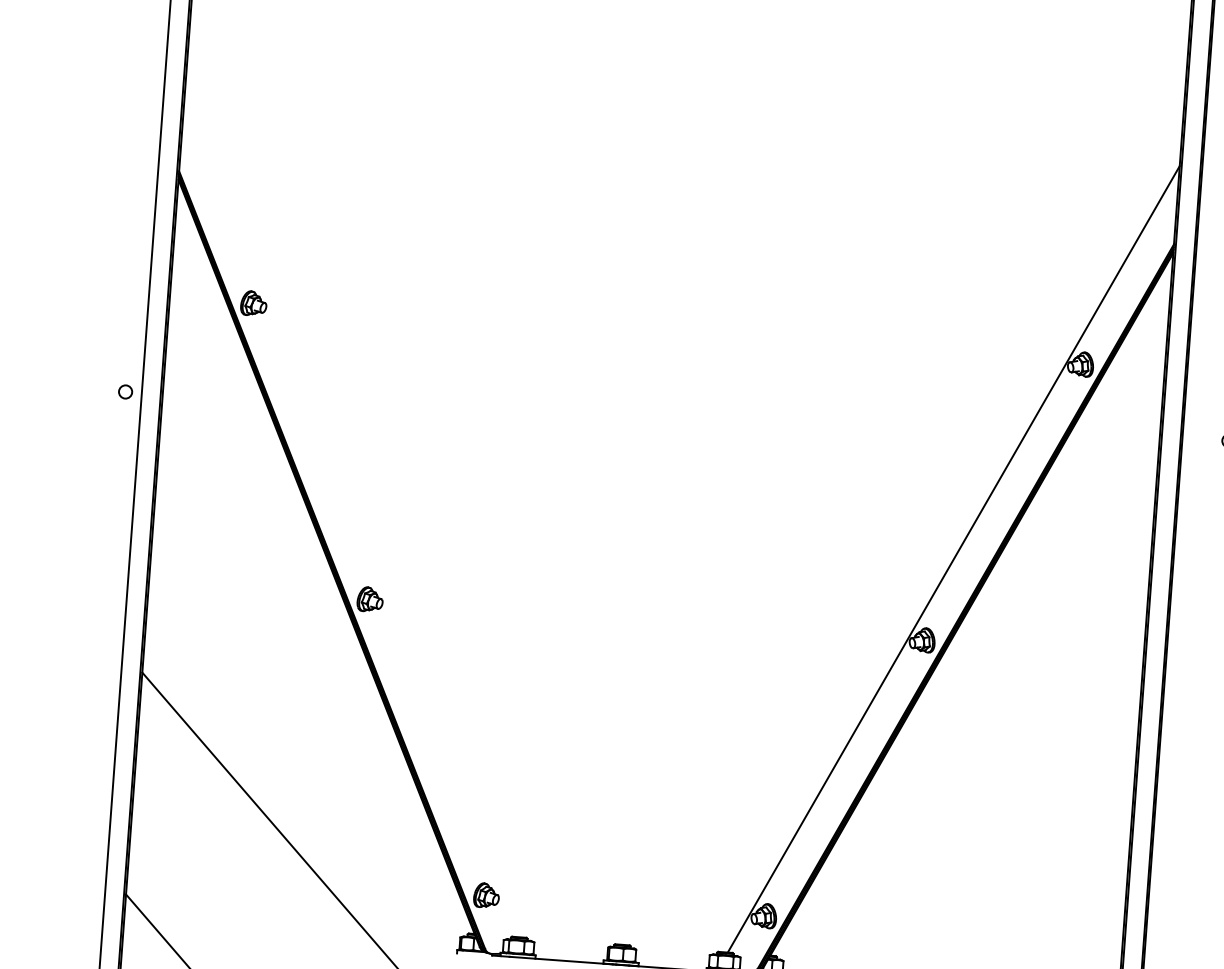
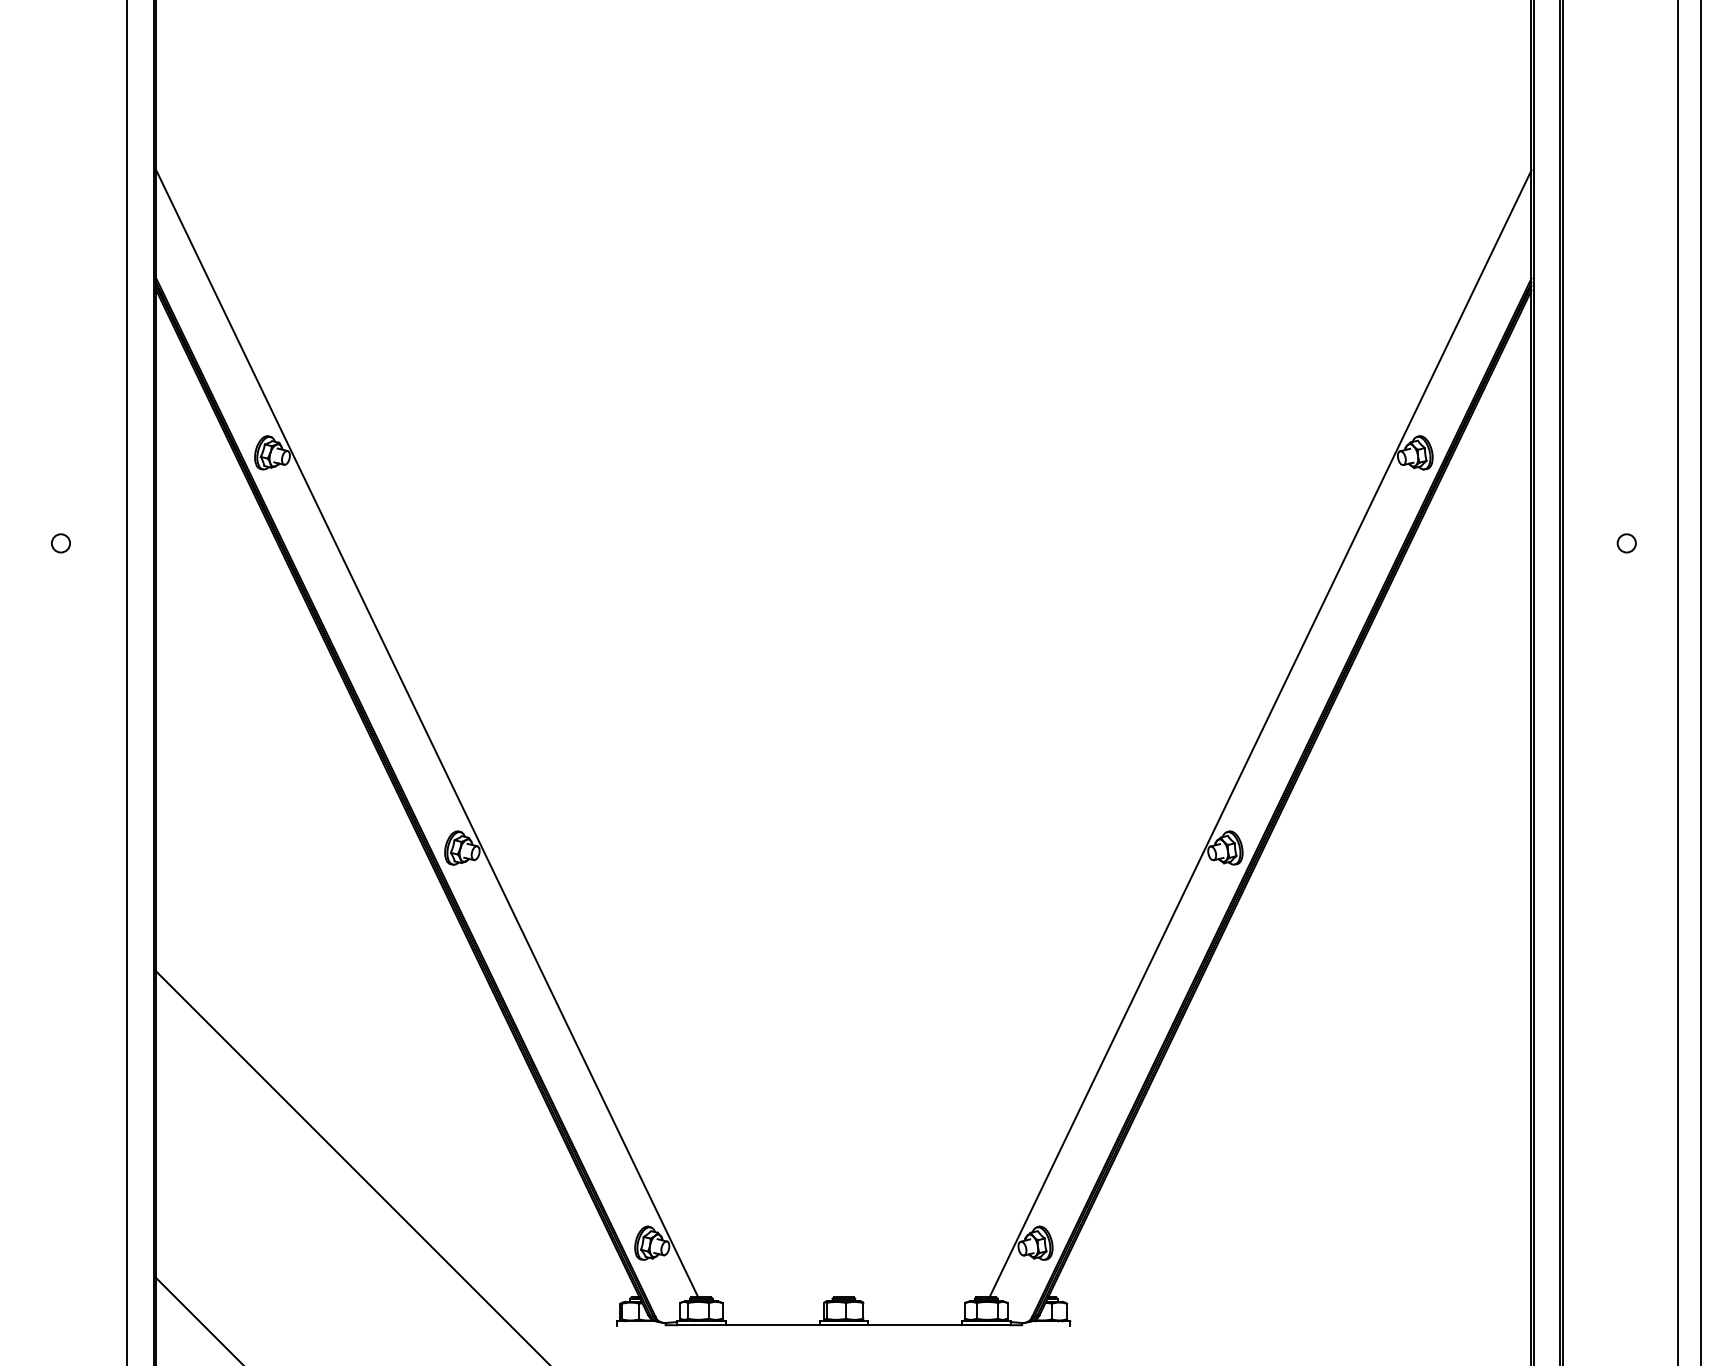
circle: (125, 392) -> (60, 543), moved
line: (351, 514) -> (427, 733), added

